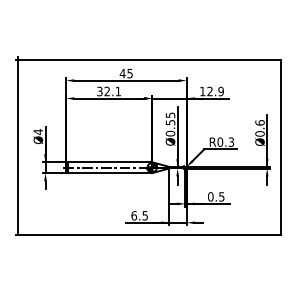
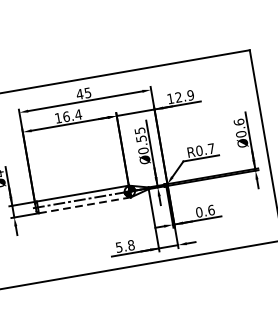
text: (109, 91) -> (68, 116), 32.1 -> 16.4
text: (231, 141) -> (211, 147), R0.3 -> R0.7
line: (109, 173) -> (84, 205), solid -> dashed
text: (221, 196) -> (210, 209), 0.5 -> 0.6
text: (139, 215) -> (124, 246), 6.5 -> 5.8

